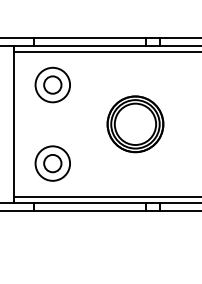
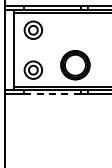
part: (135, 124) -> (75, 65), moved
line: (88, 211) -> (51, 94), solid -> dashed

